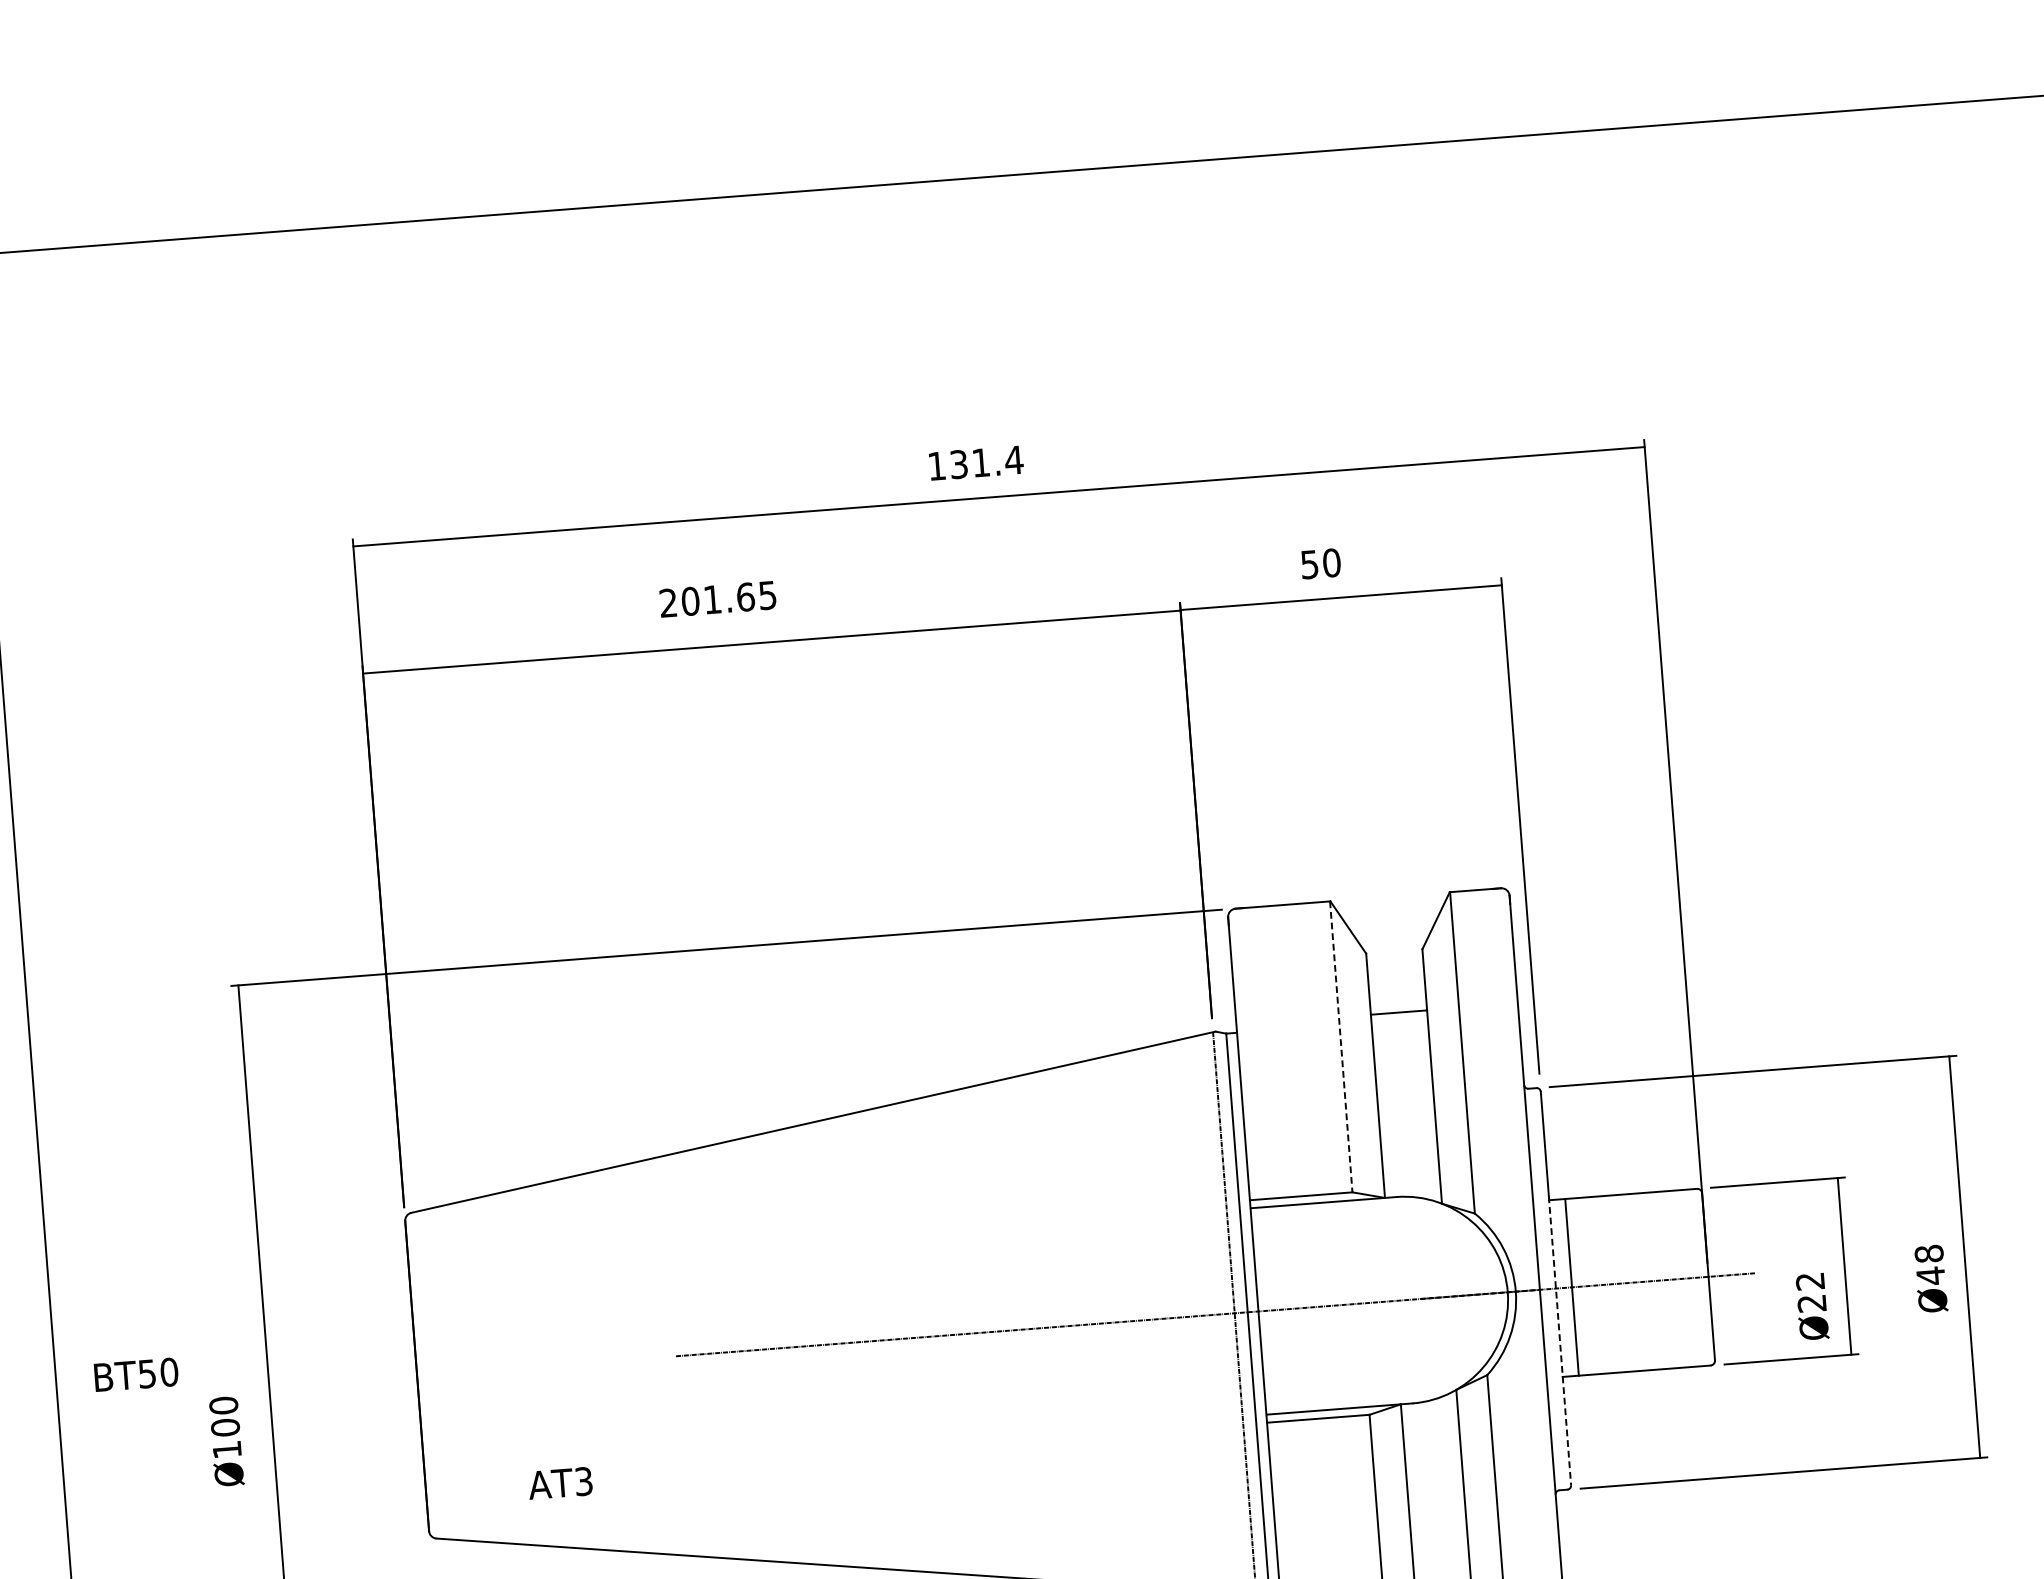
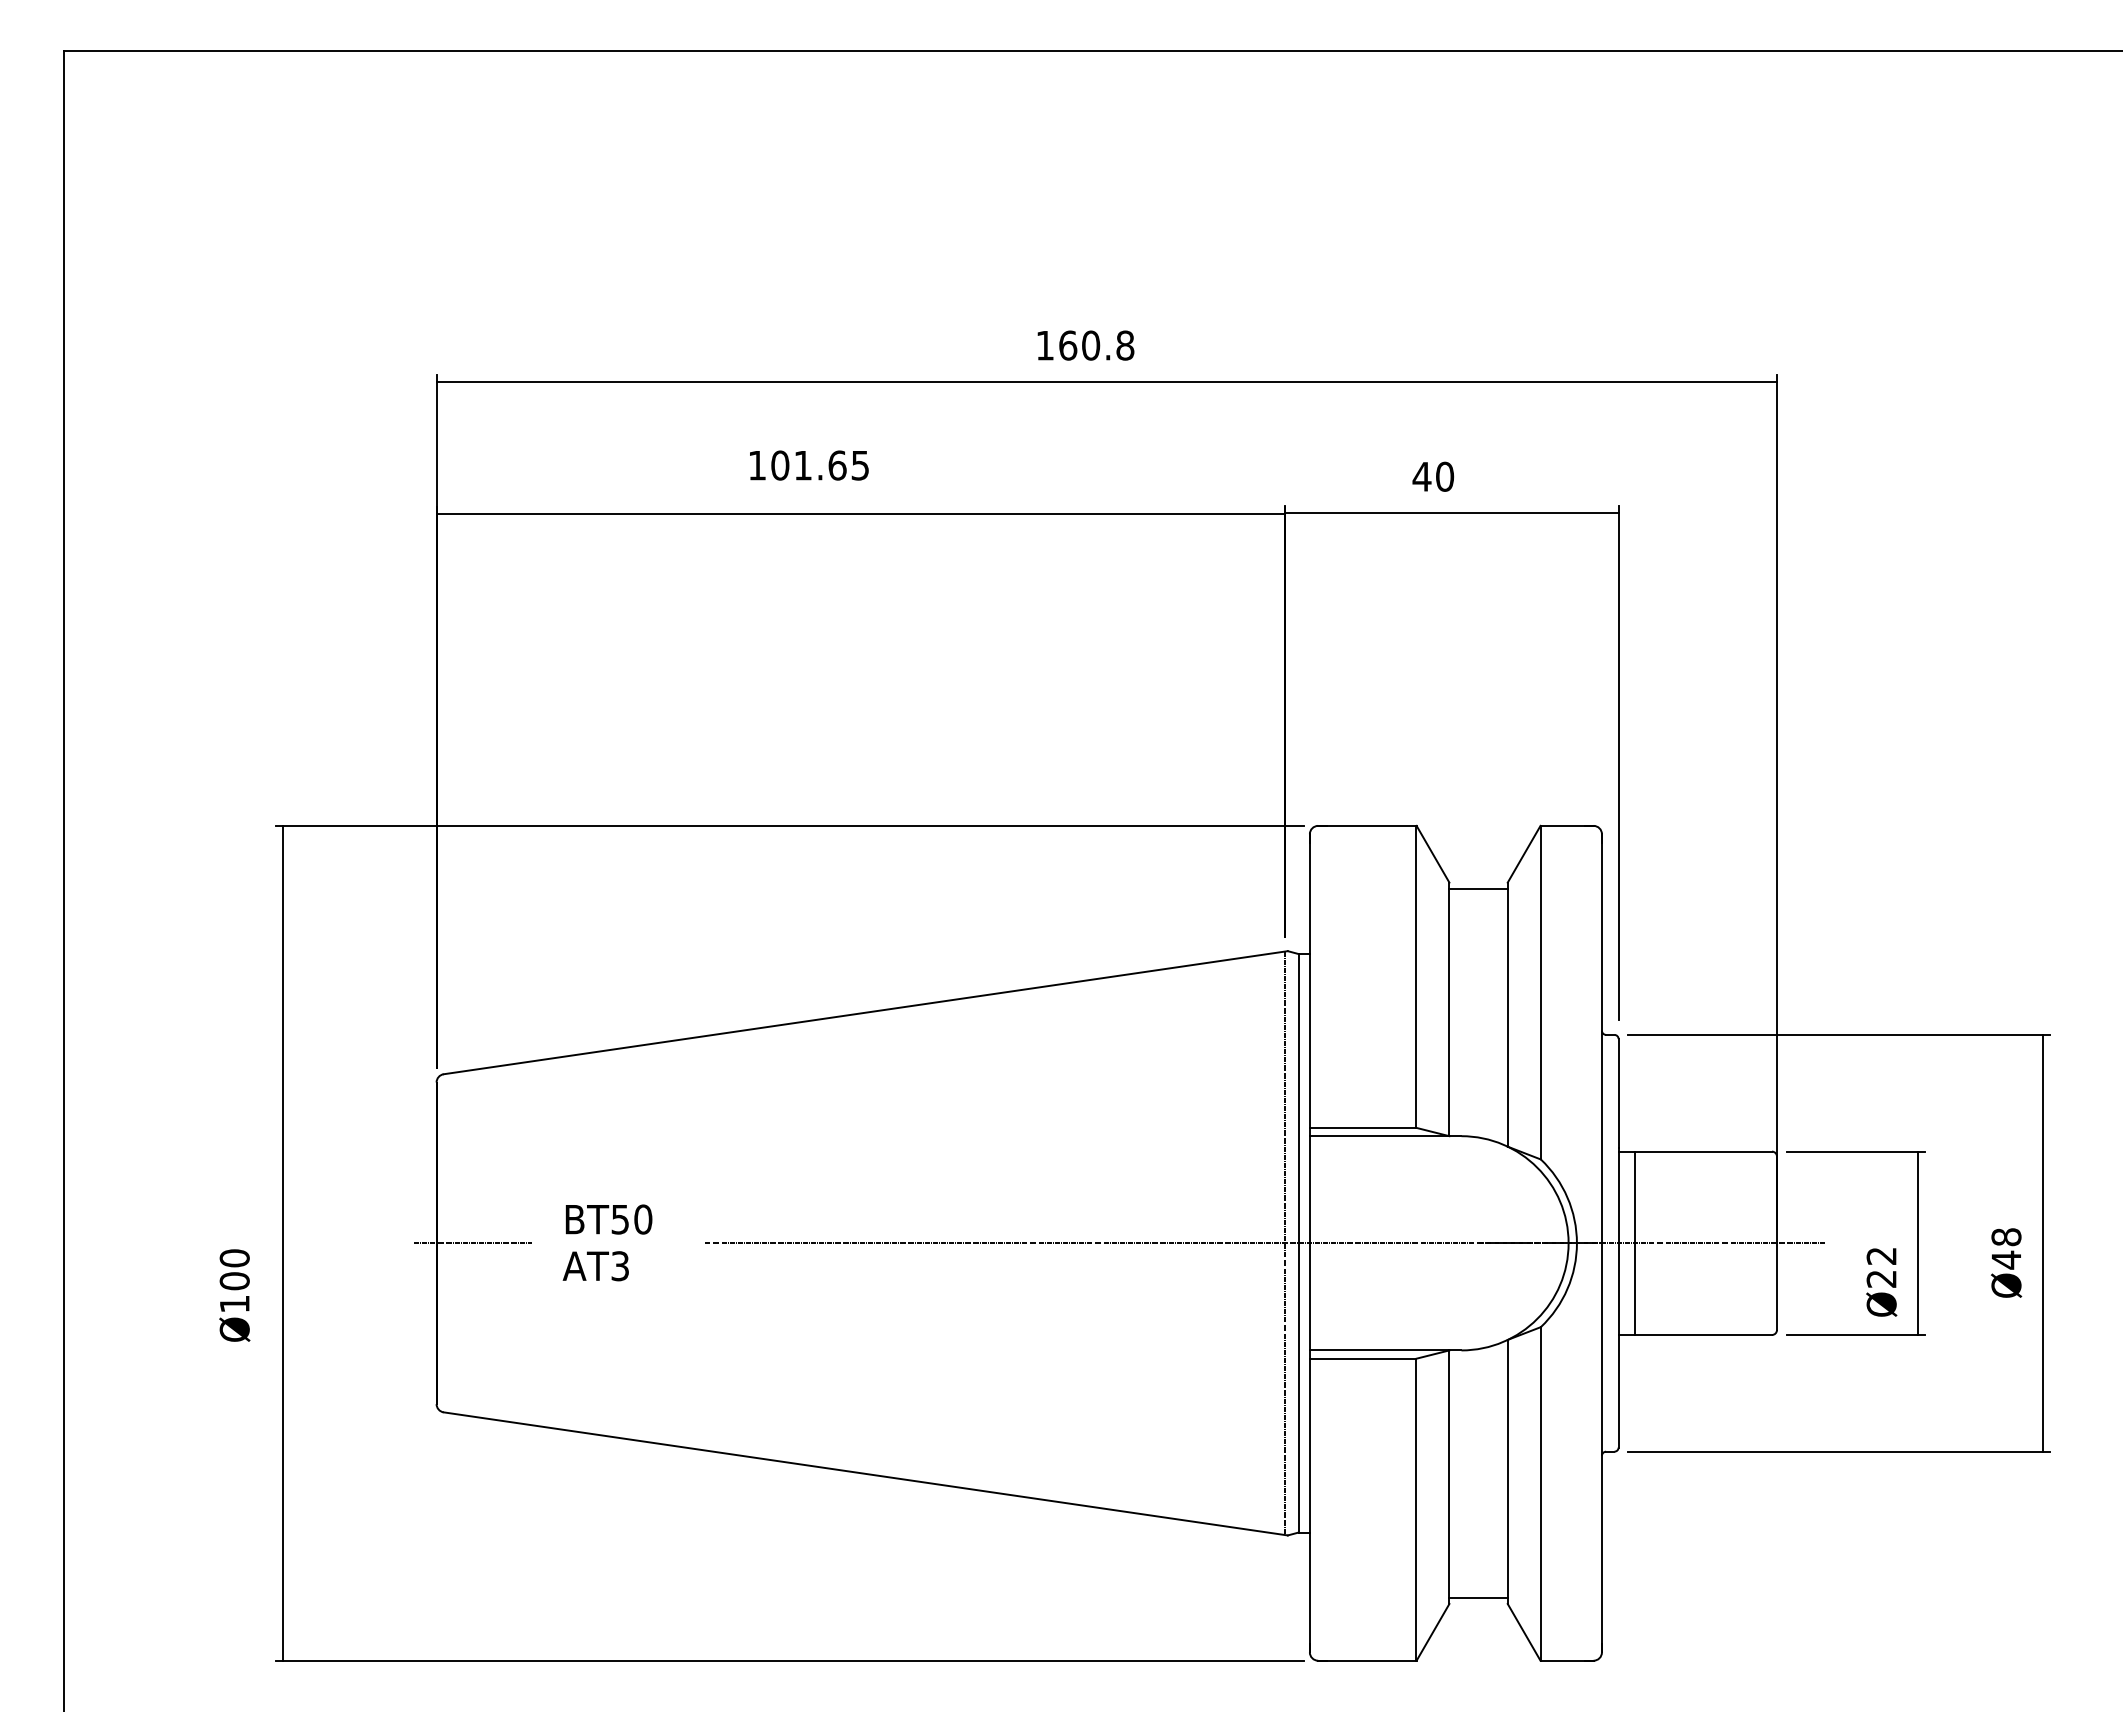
text: (986, 462) -> (1096, 345), 131.4 -> 160.8
text: (1309, 564) -> (1421, 476), 50 -> 40
text: (667, 603) -> (756, 465), 201.65 -> 101.65
line: (1398, 1013) -> (1478, 889), moved
line: (1341, 1046) -> (1416, 976), dashed -> solid
line: (1559, 1340) -> (1618, 1297), dashed -> solid
line: (451, 1373) -> (472, 1243), added
text: (135, 1374) -> (608, 1219), moved
text: (560, 1483) -> (595, 1266), moved

